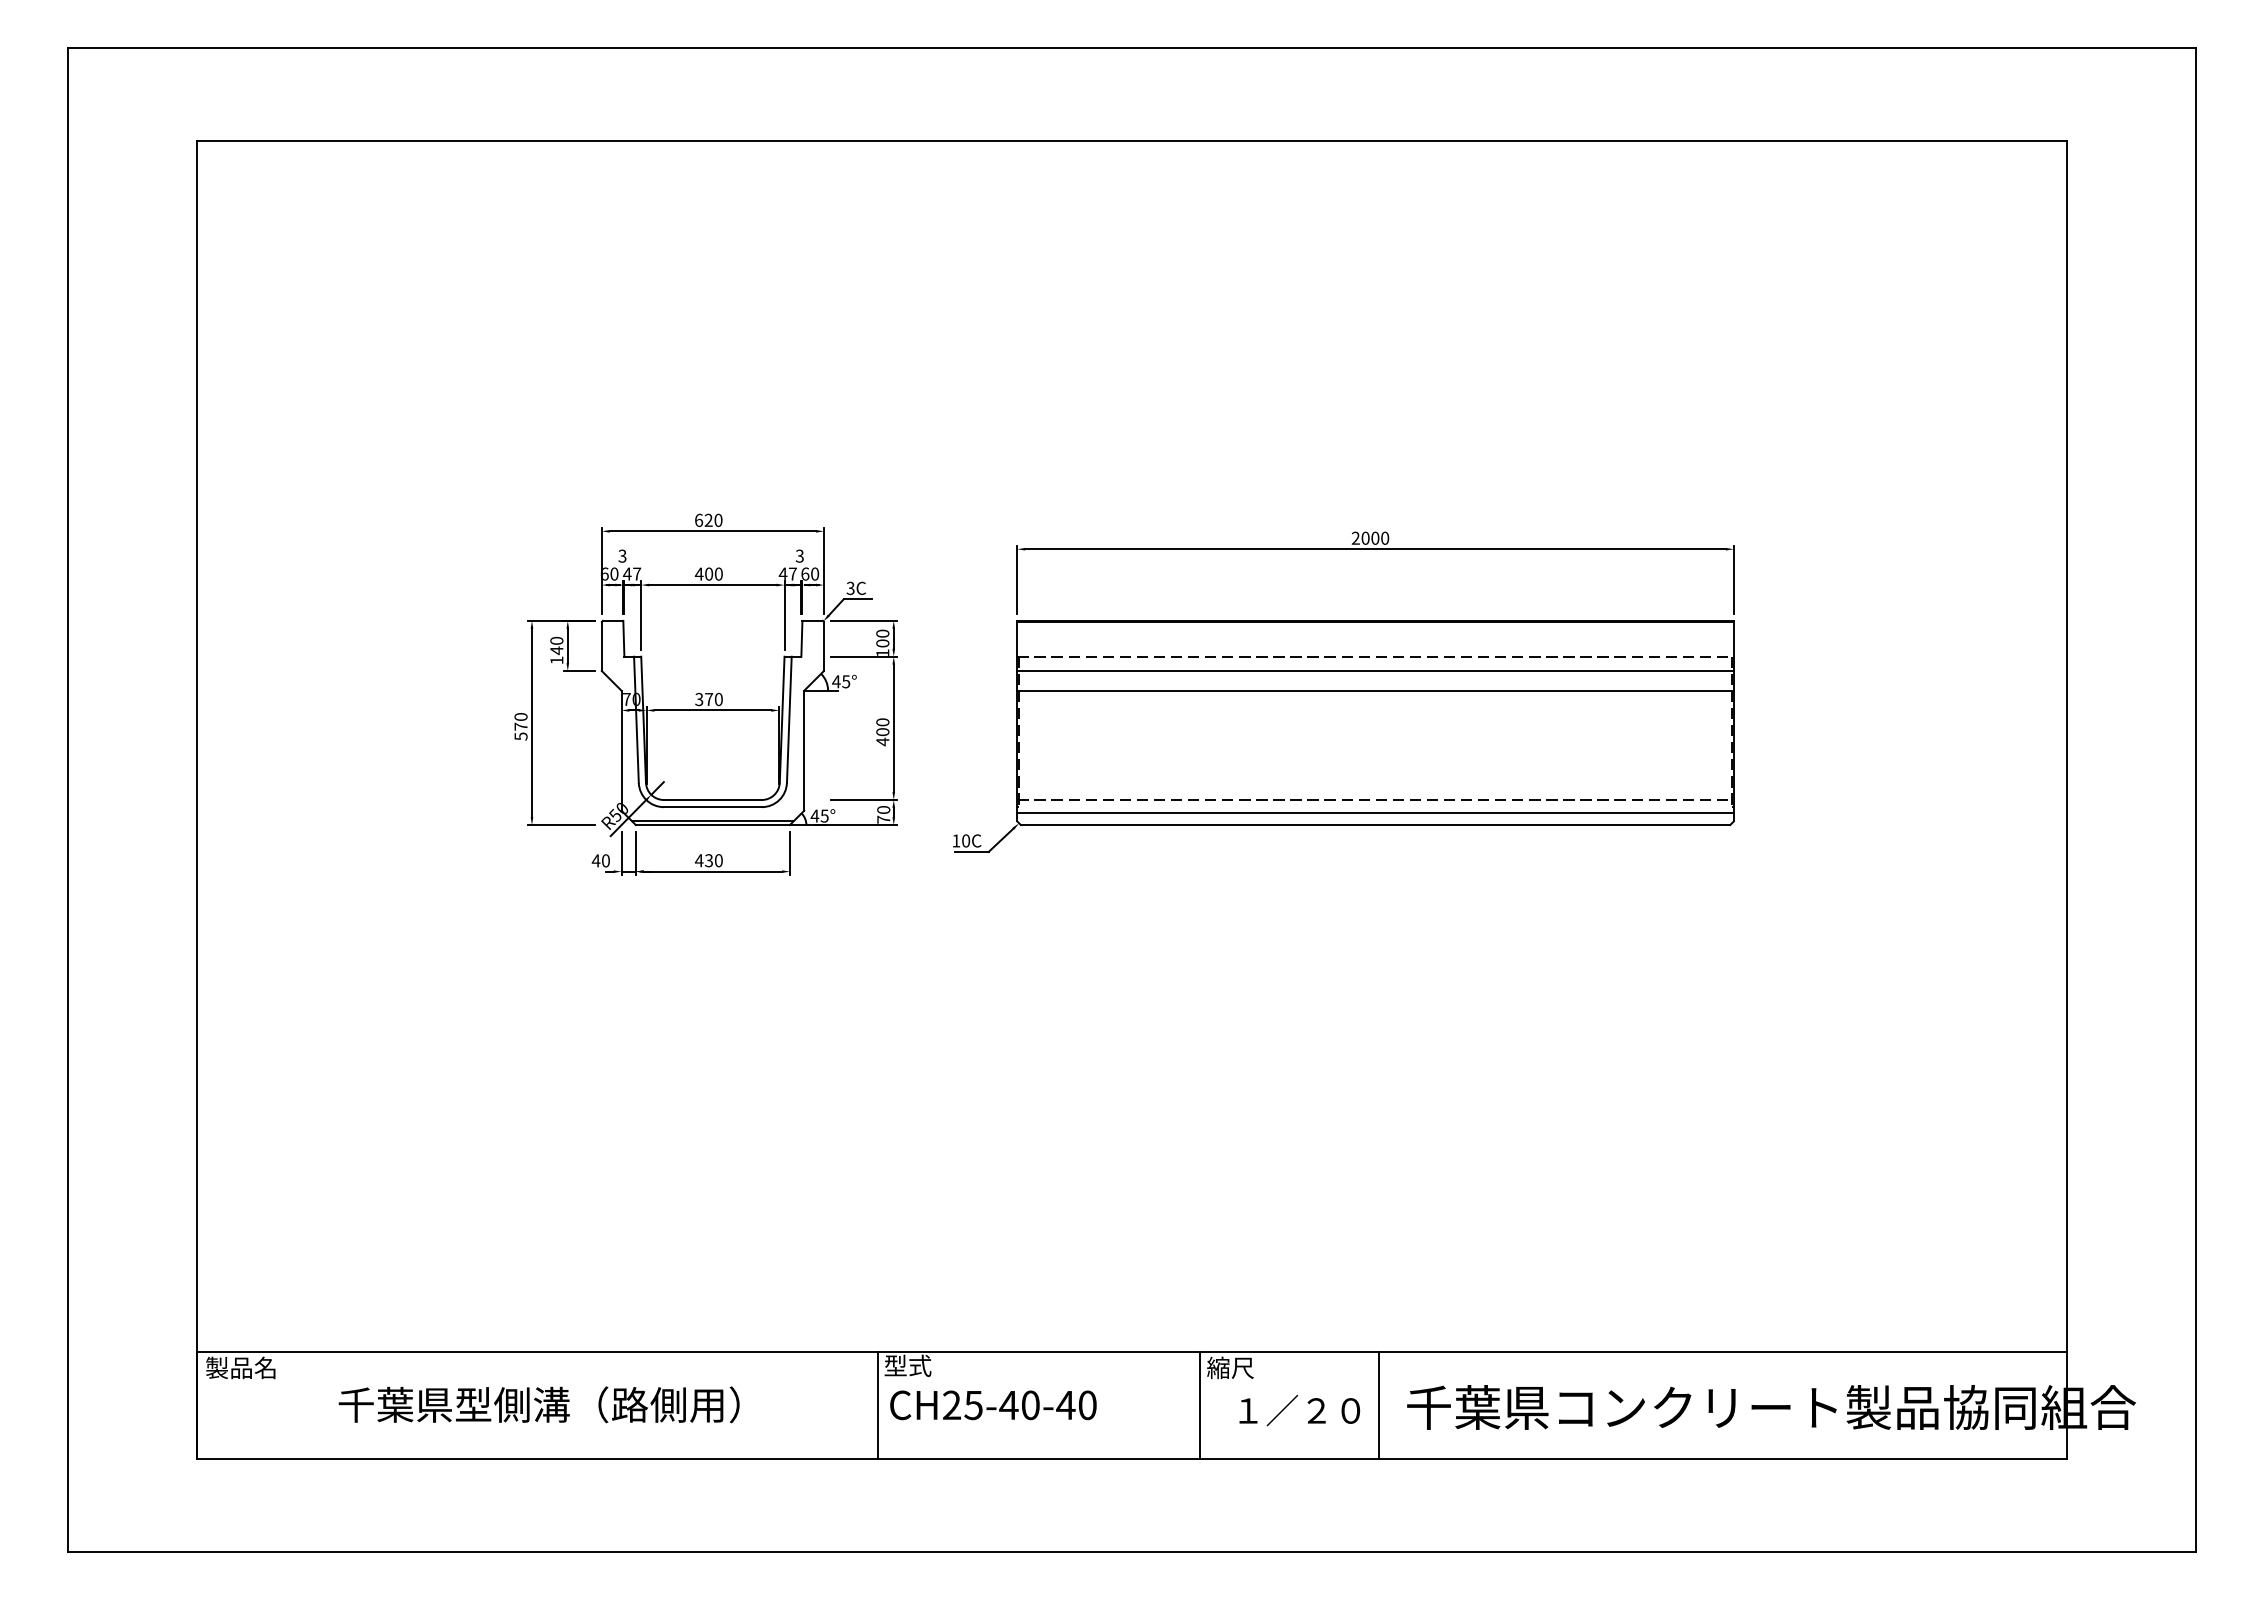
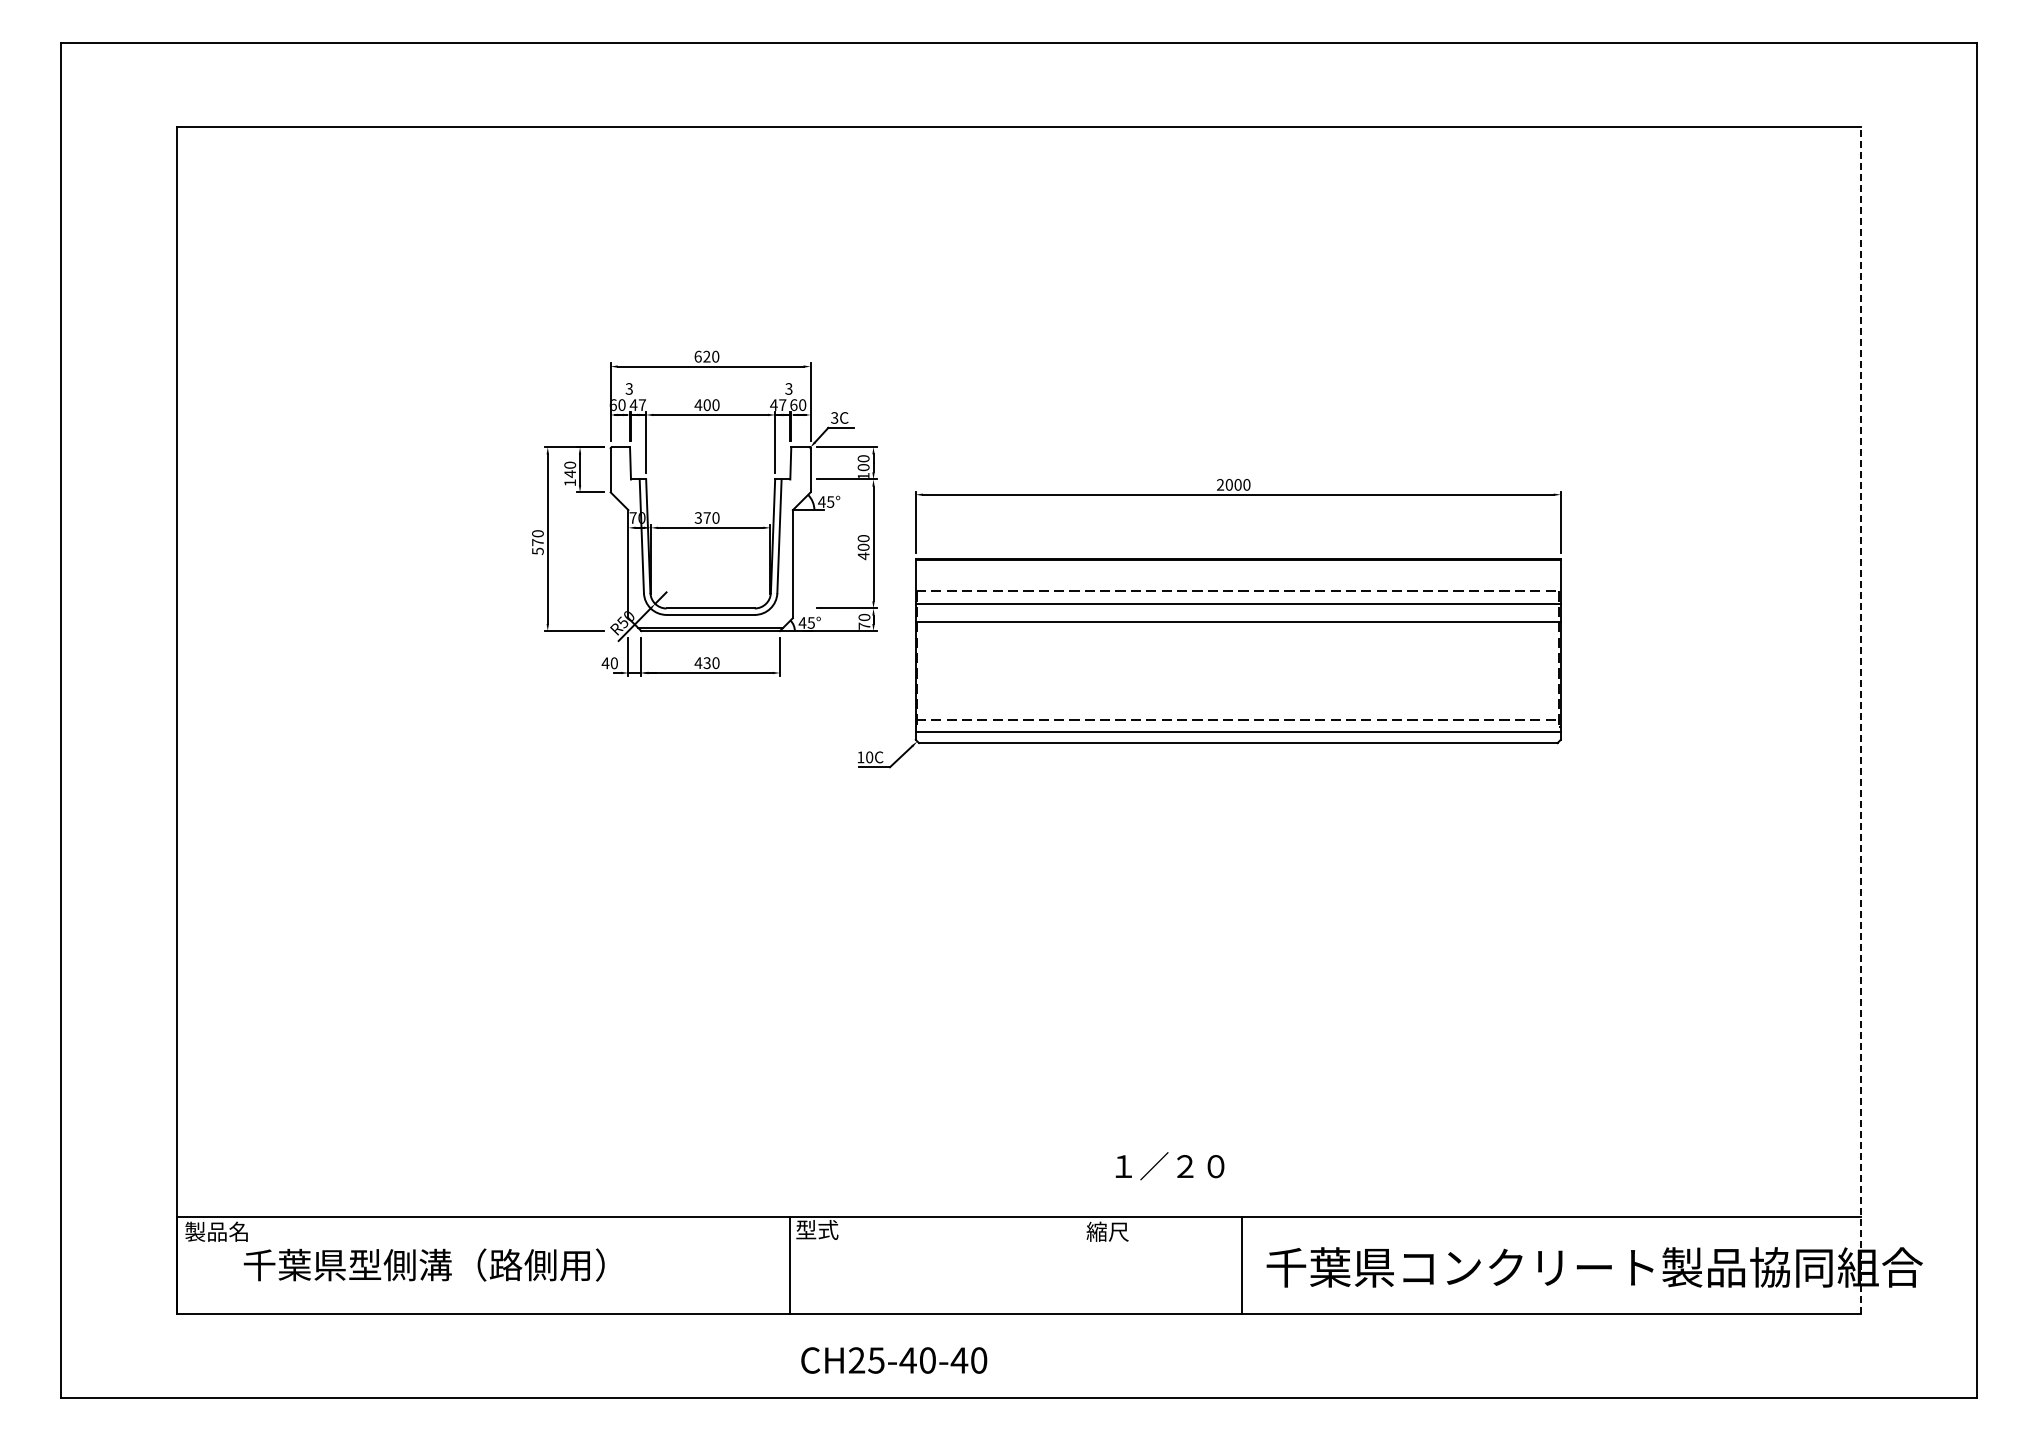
part: (706, 694) -> (704, 513), moved
line: (2066, 800) -> (1860, 720), solid -> dashed
text: (538, 1404) -> (423, 1264), moved
text: (993, 1405) -> (894, 1360), moved
line: (1200, 1405) -> (1080, 1265), removed
text: (1299, 1410) -> (1169, 1166), moved

